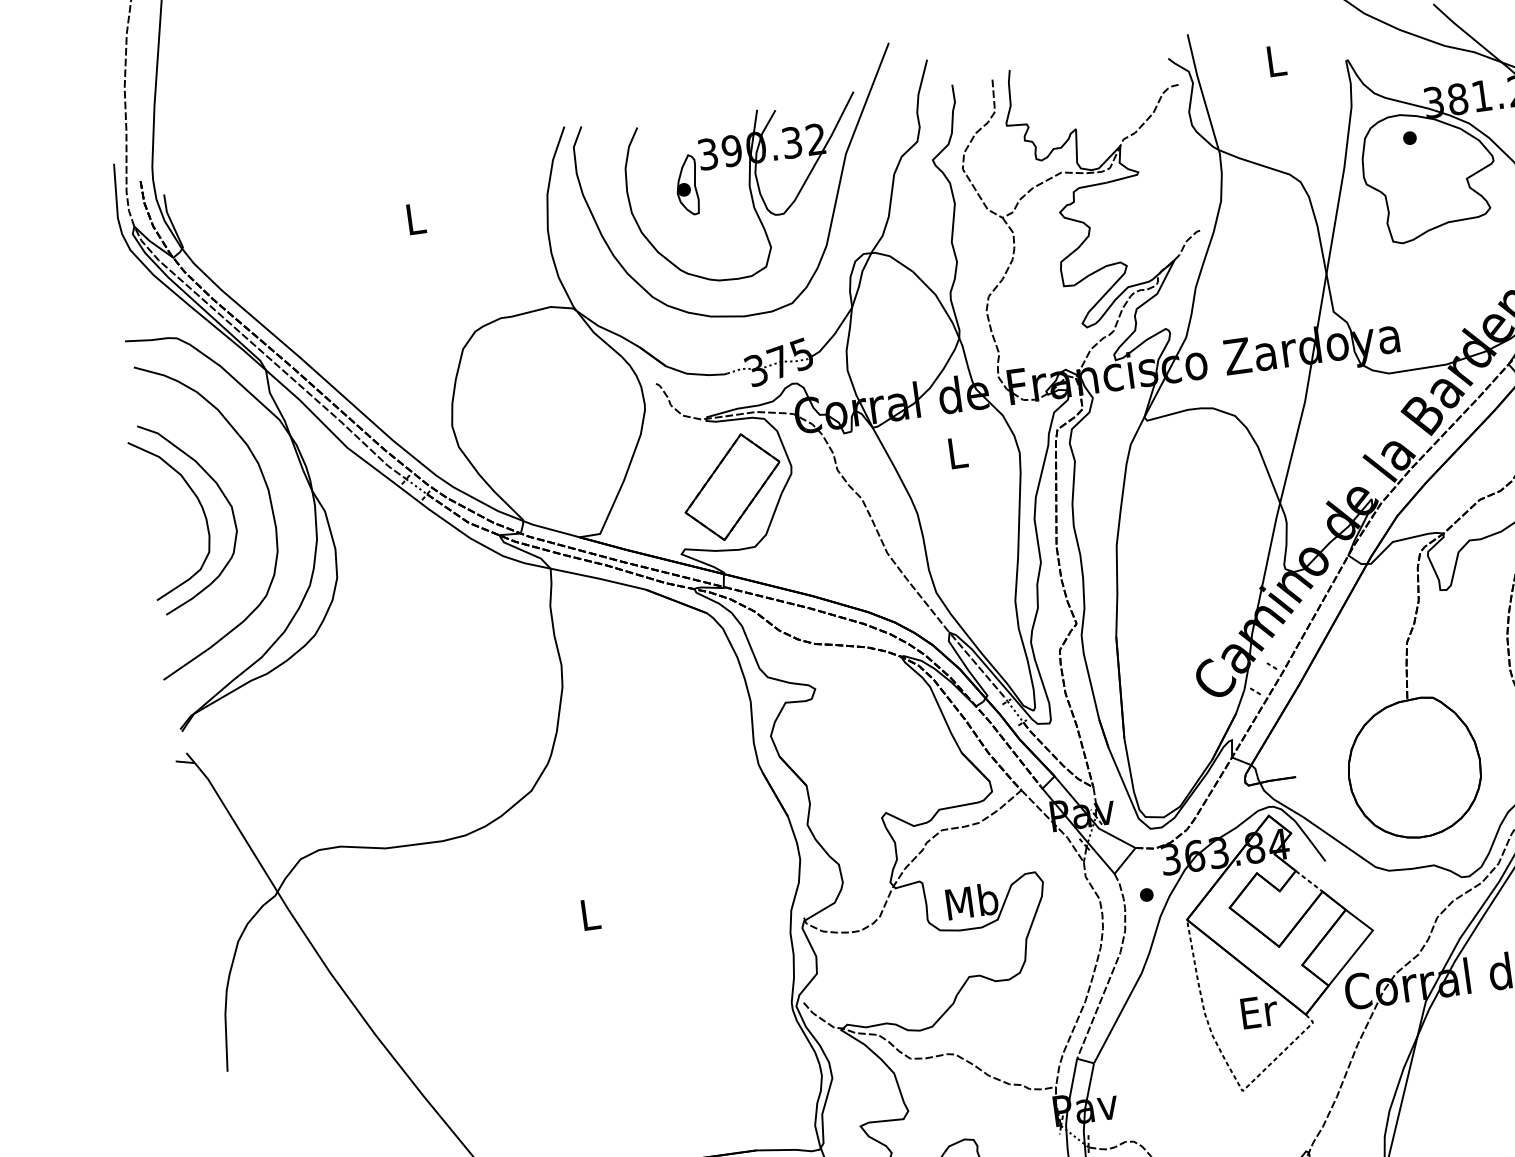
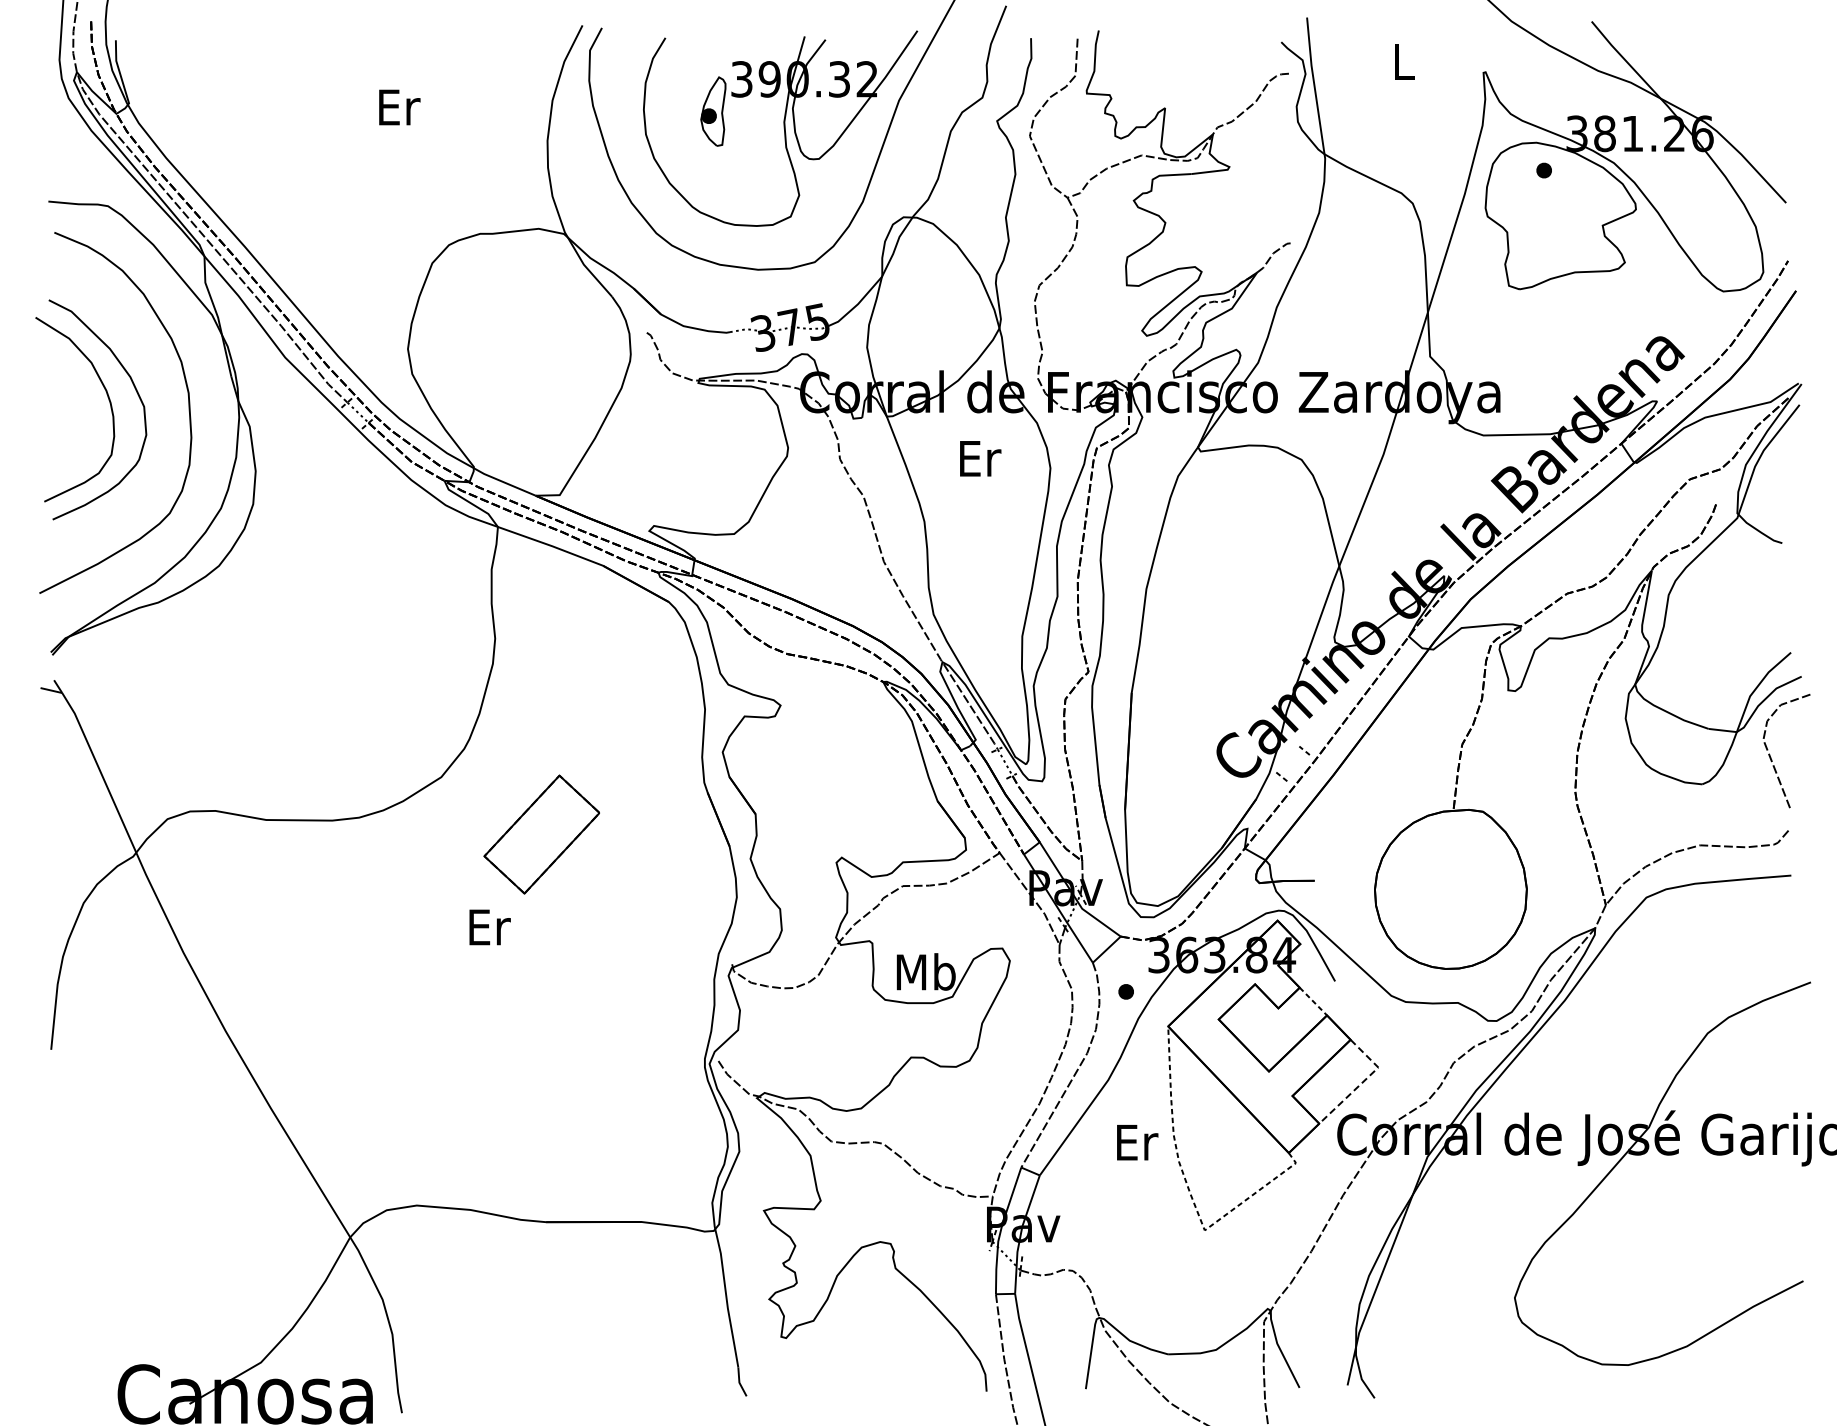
text: (416, 218) -> (399, 107), L -> Er
text: (958, 452) -> (980, 458), L -> Er
part: (732, 487) -> (541, 834), moved
text: (590, 914) -> (489, 927), L -> Er
line: (1361, 944) -> (1363, 1081), solid -> dashed
text: (1259, 1011) -> (1137, 1142), moved

